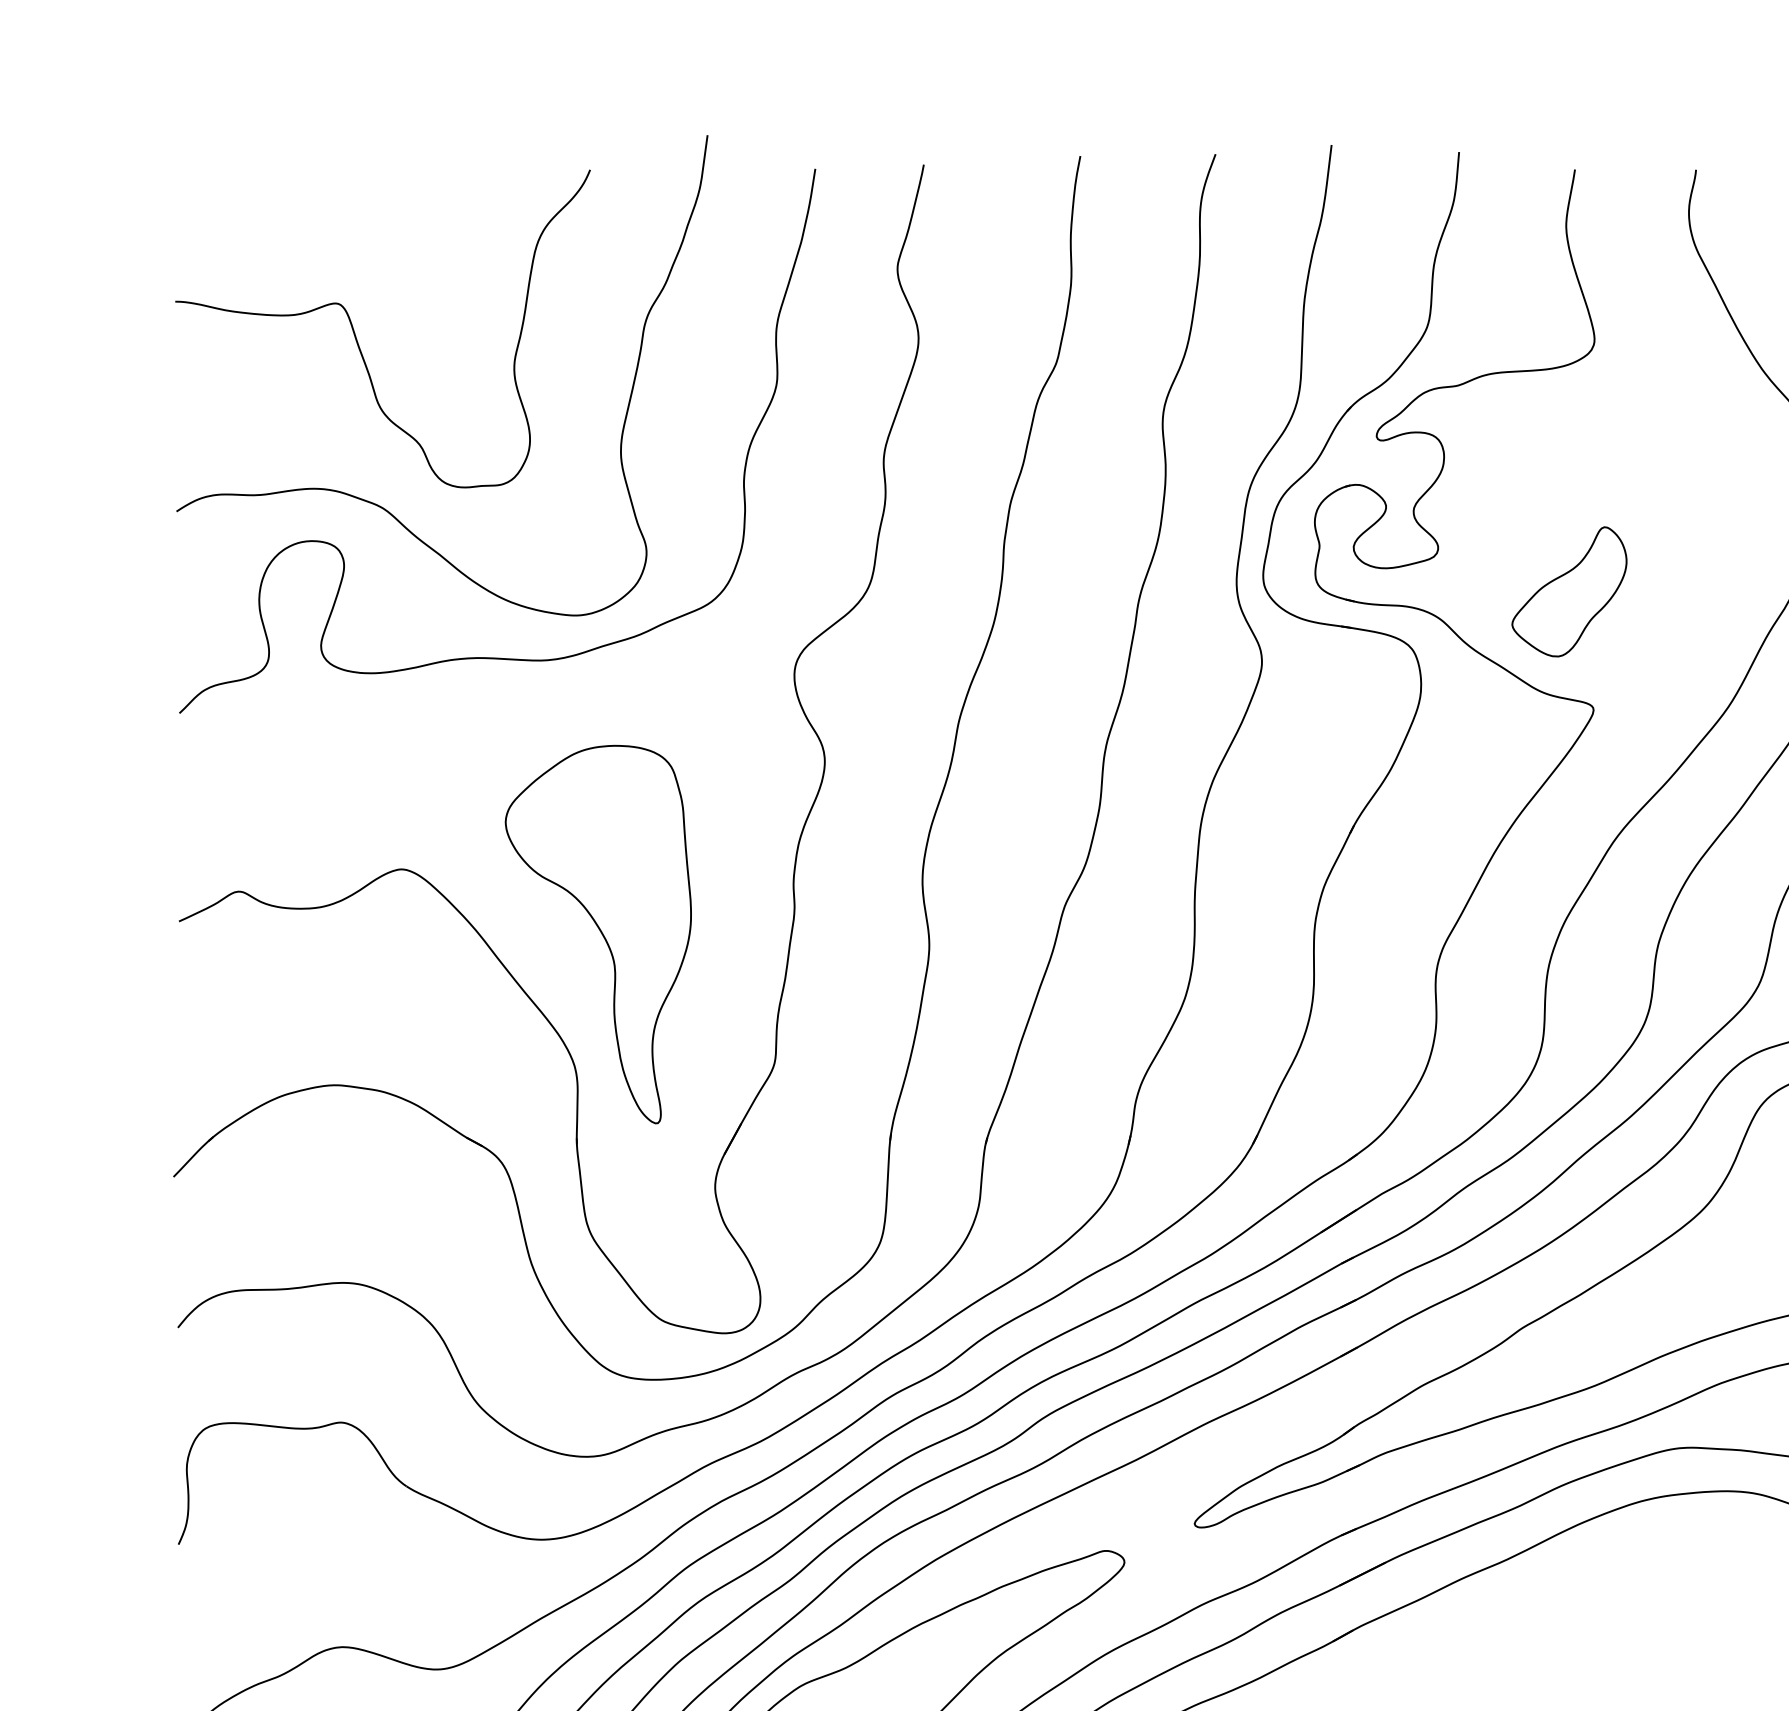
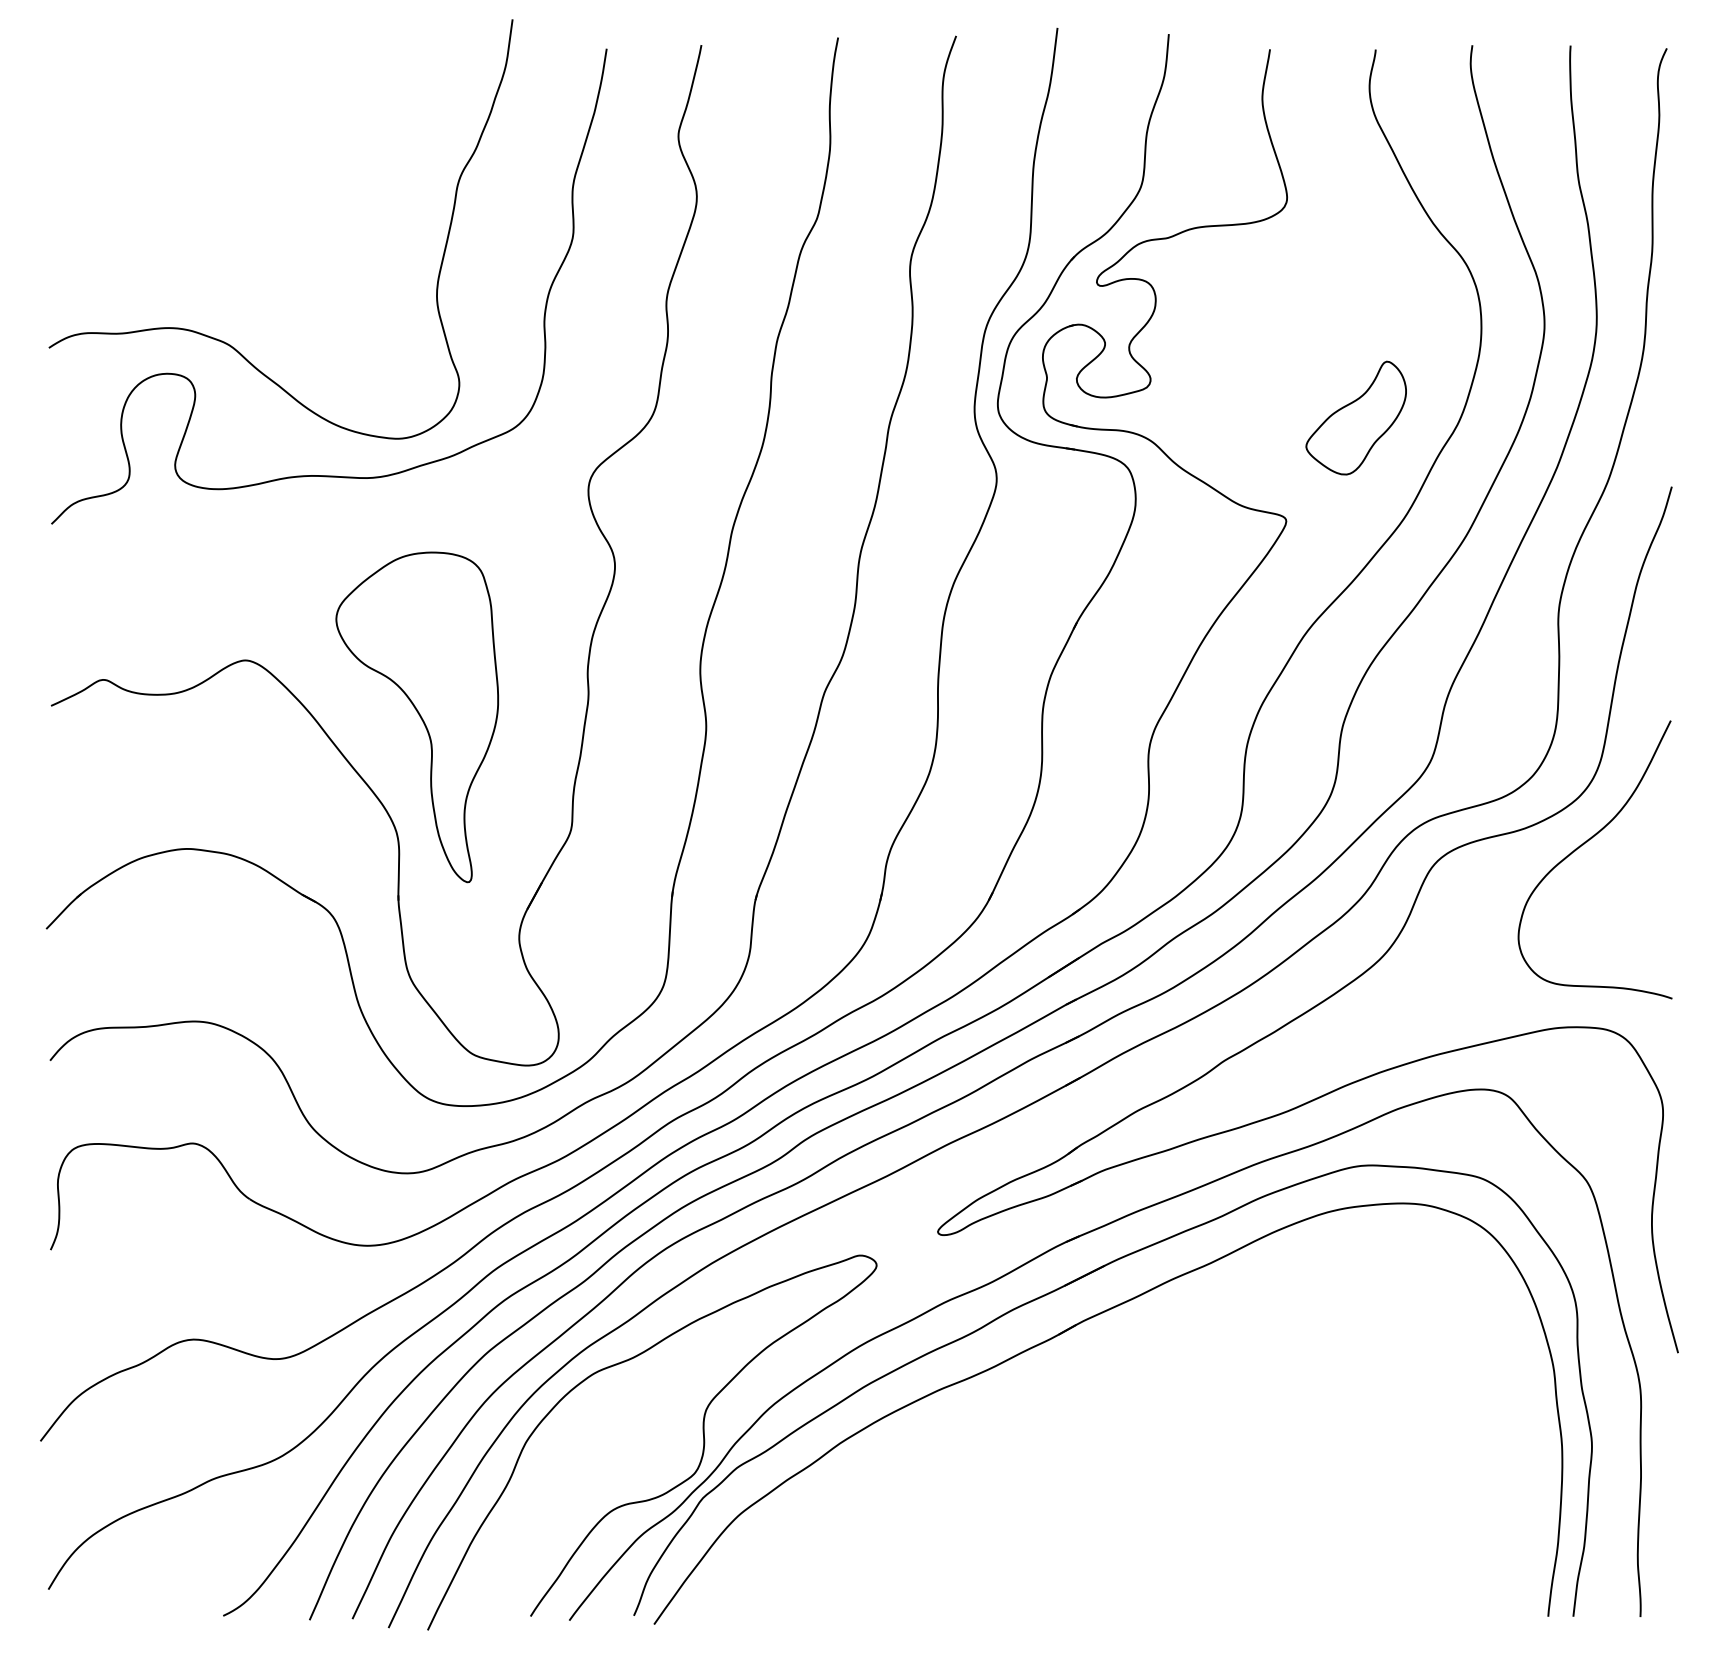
curve: (357, 336) -> (206, 195), removed
part: (1568, 591) -> (1355, 417), moved

